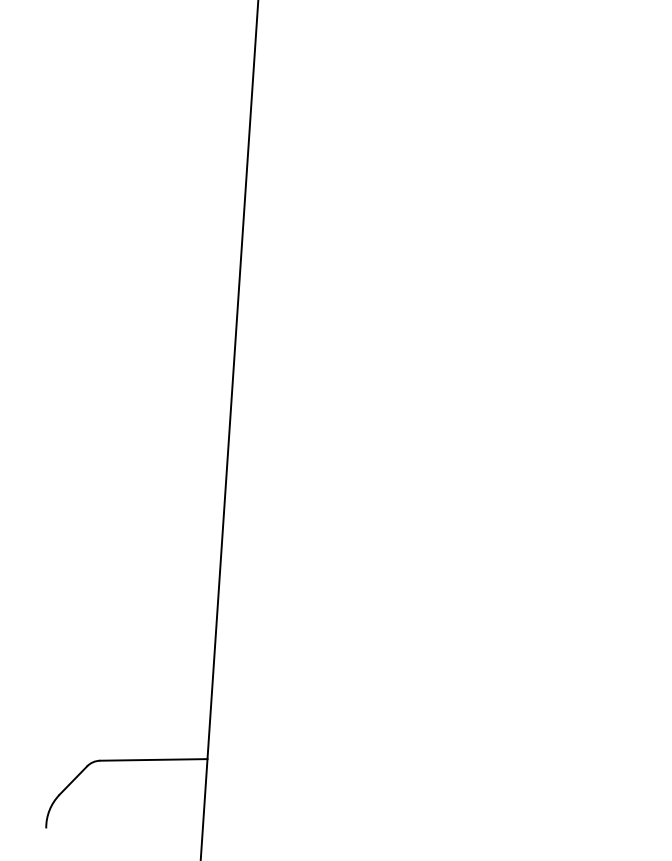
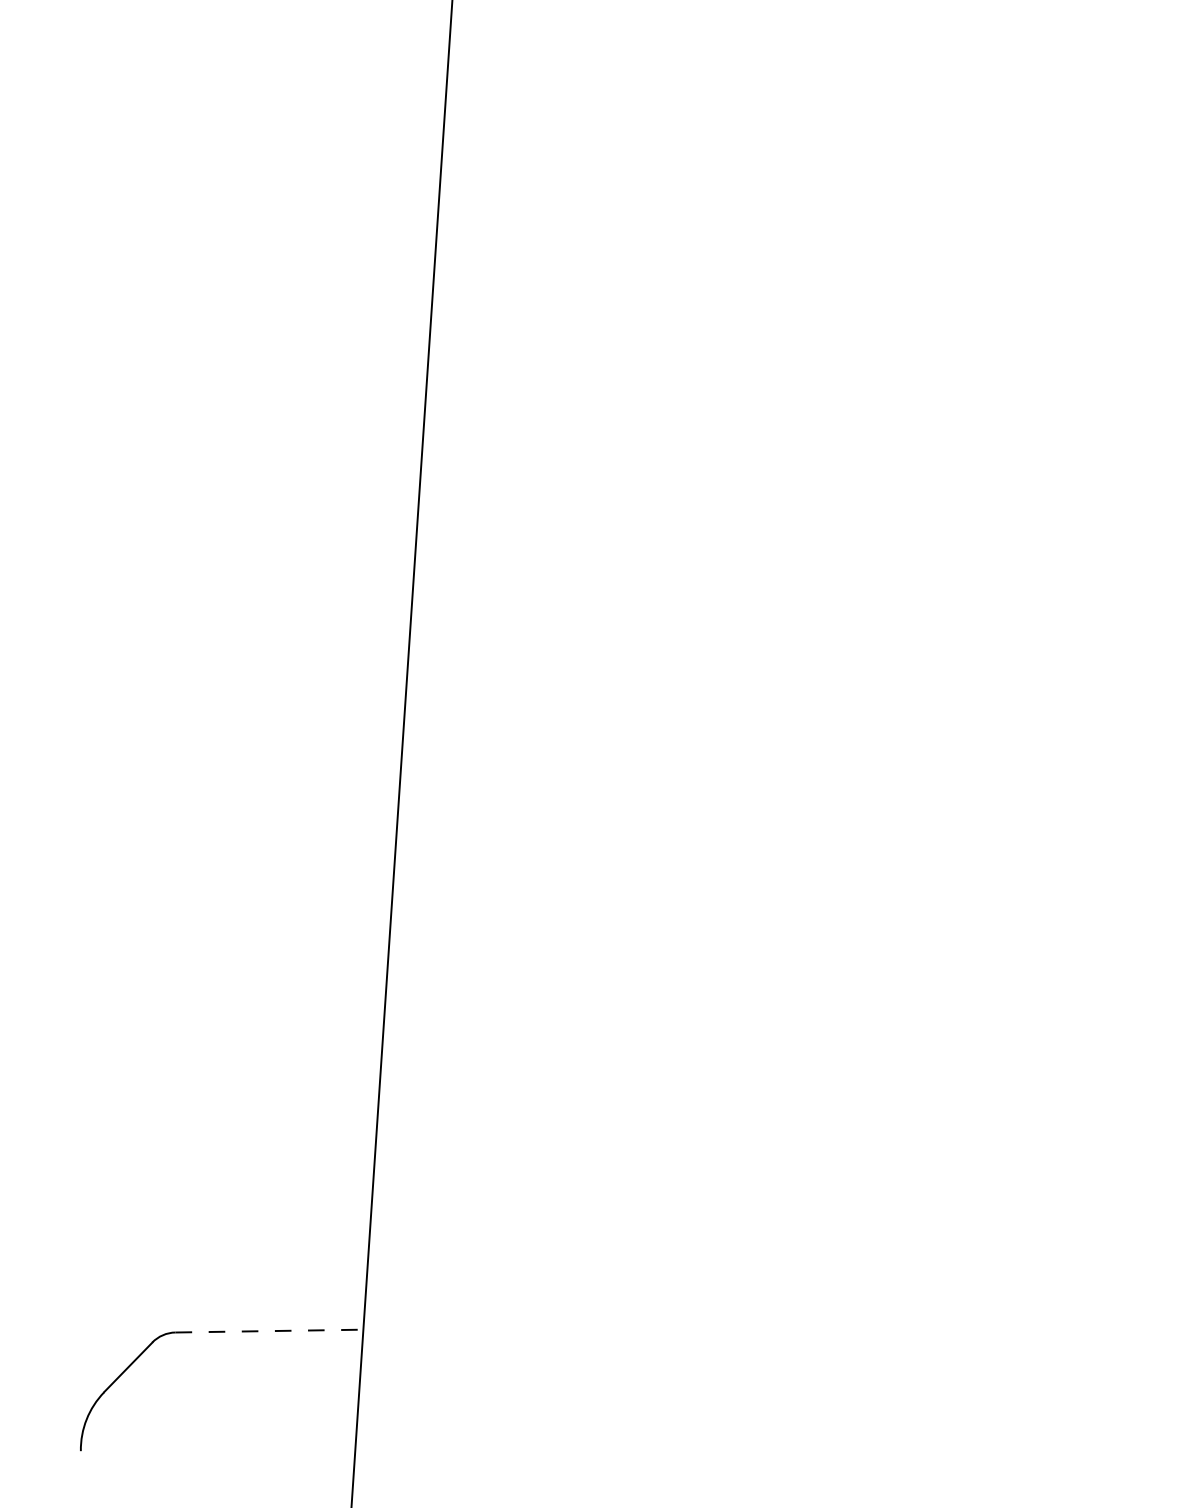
line: (153, 759) -> (268, 1330), solid -> dashed

